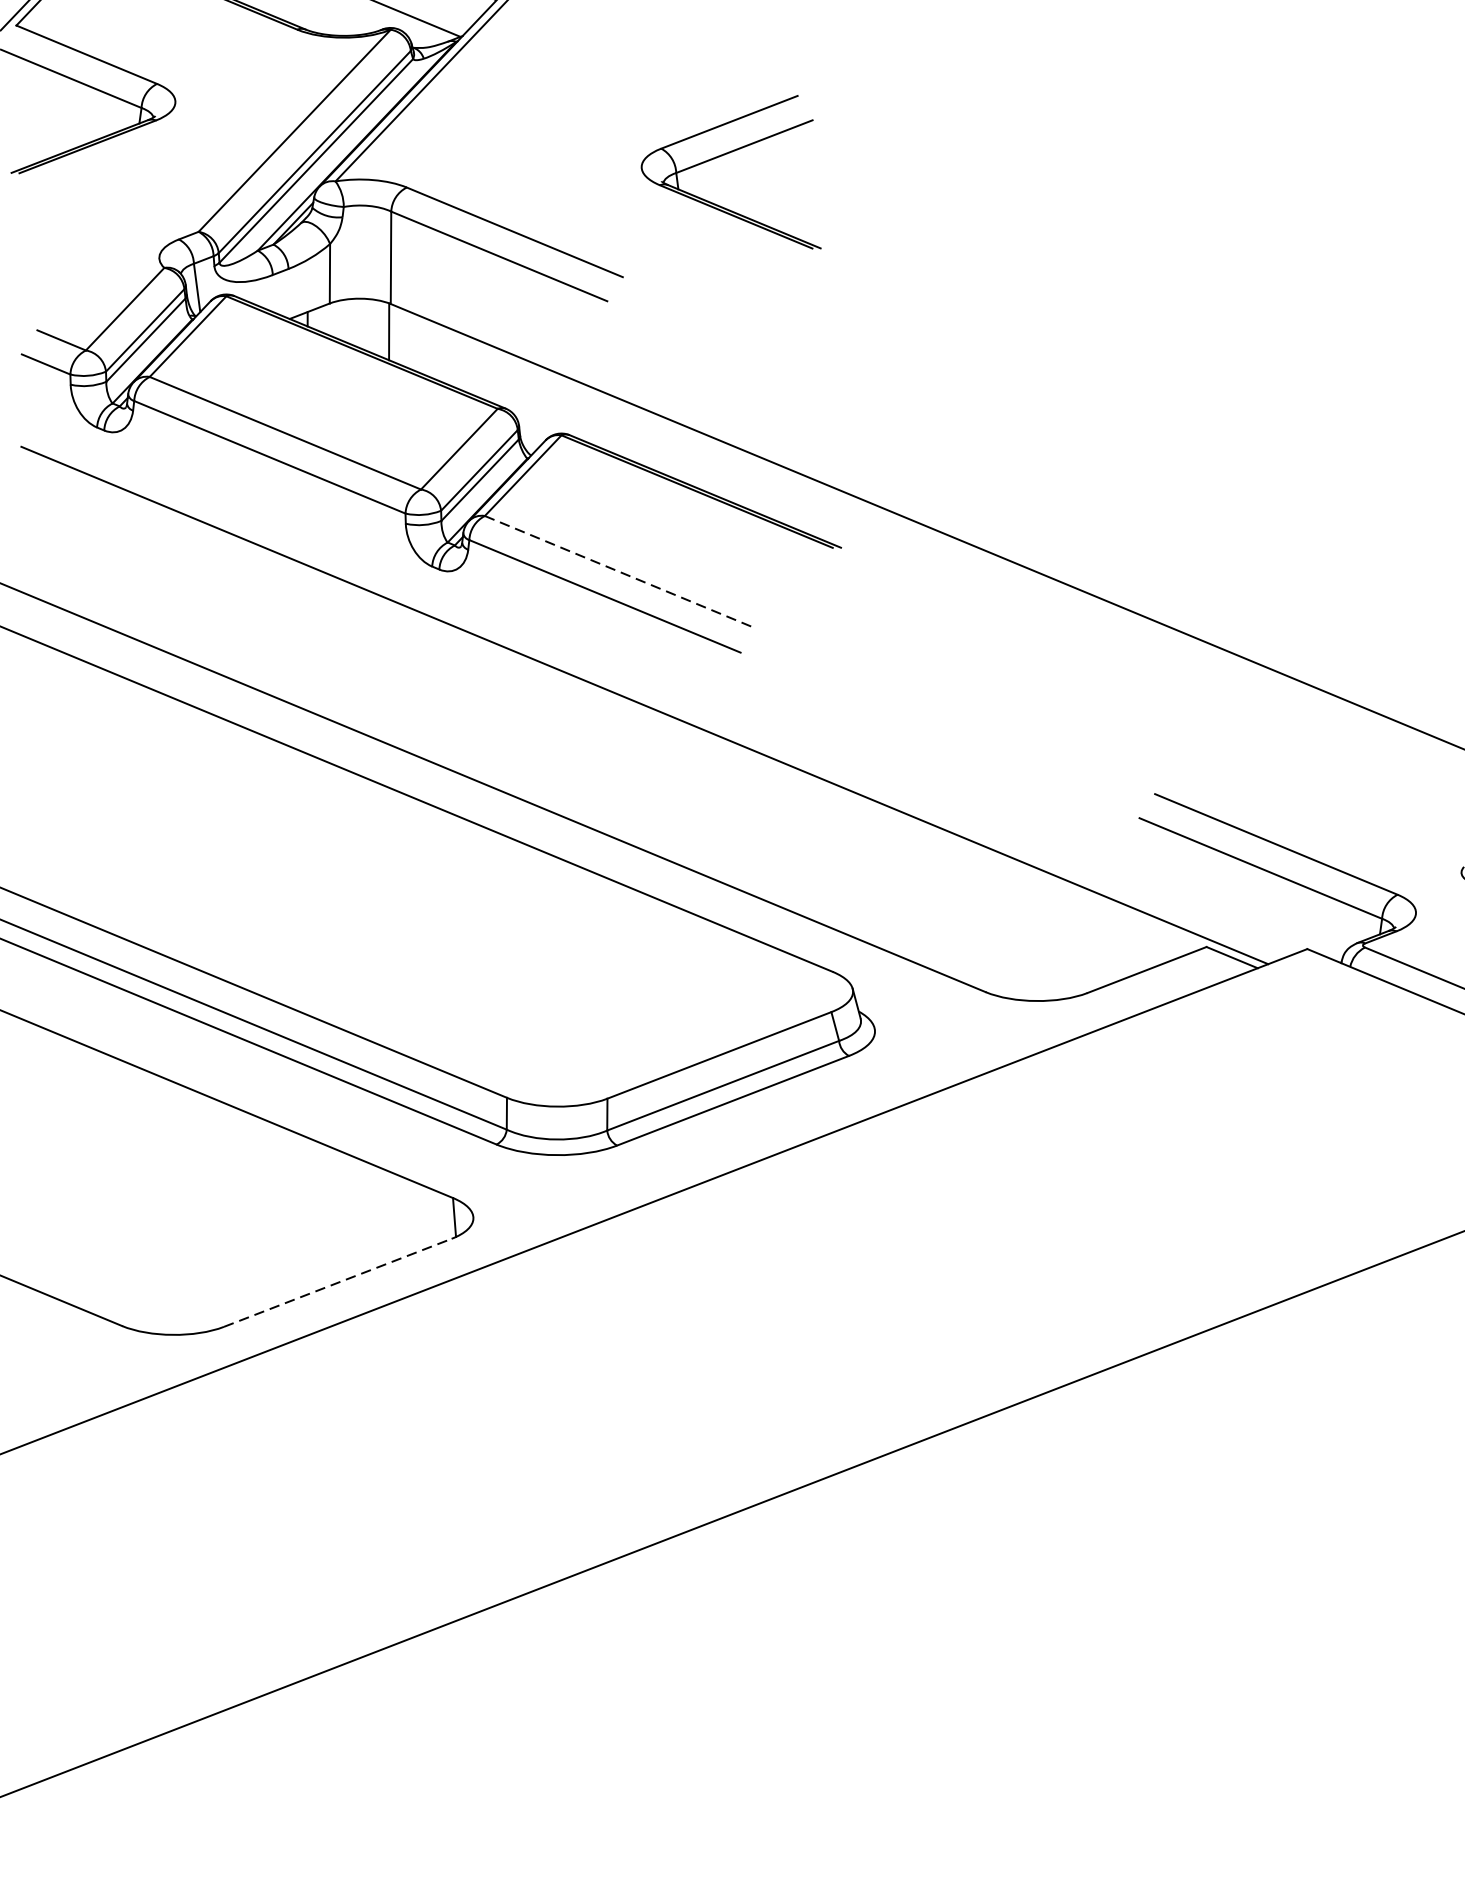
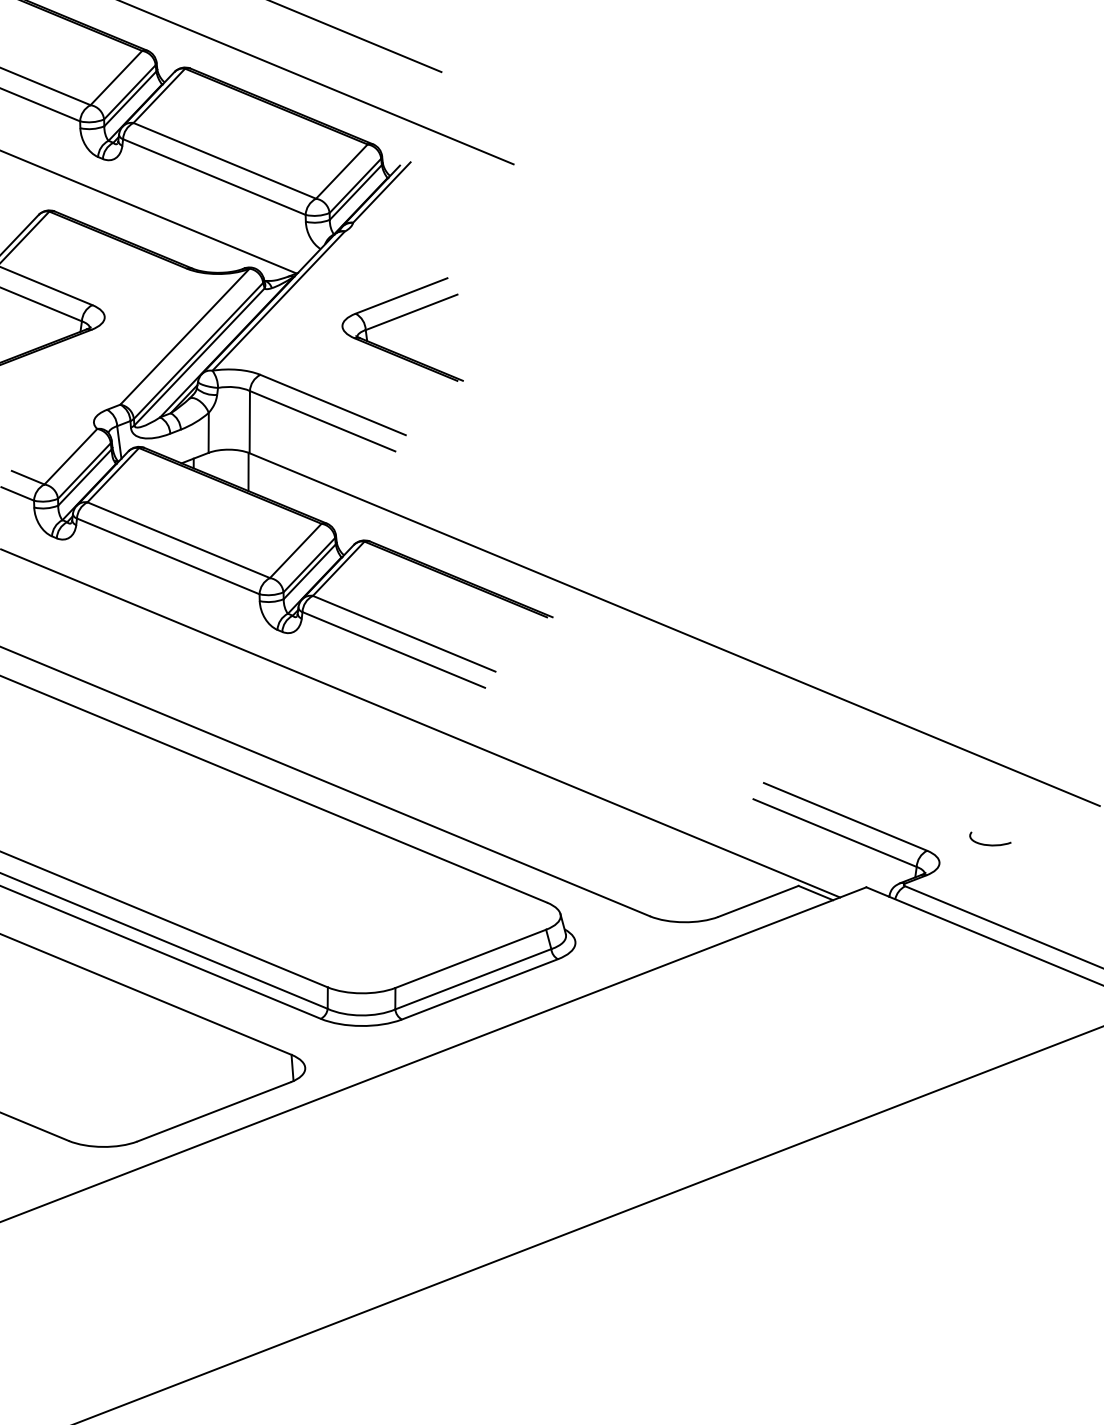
part: (721, 157) -> (396, 319), moved
line: (620, 571) -> (404, 633), dashed -> solid
line: (338, 1282) -> (214, 1111), dashed -> solid

